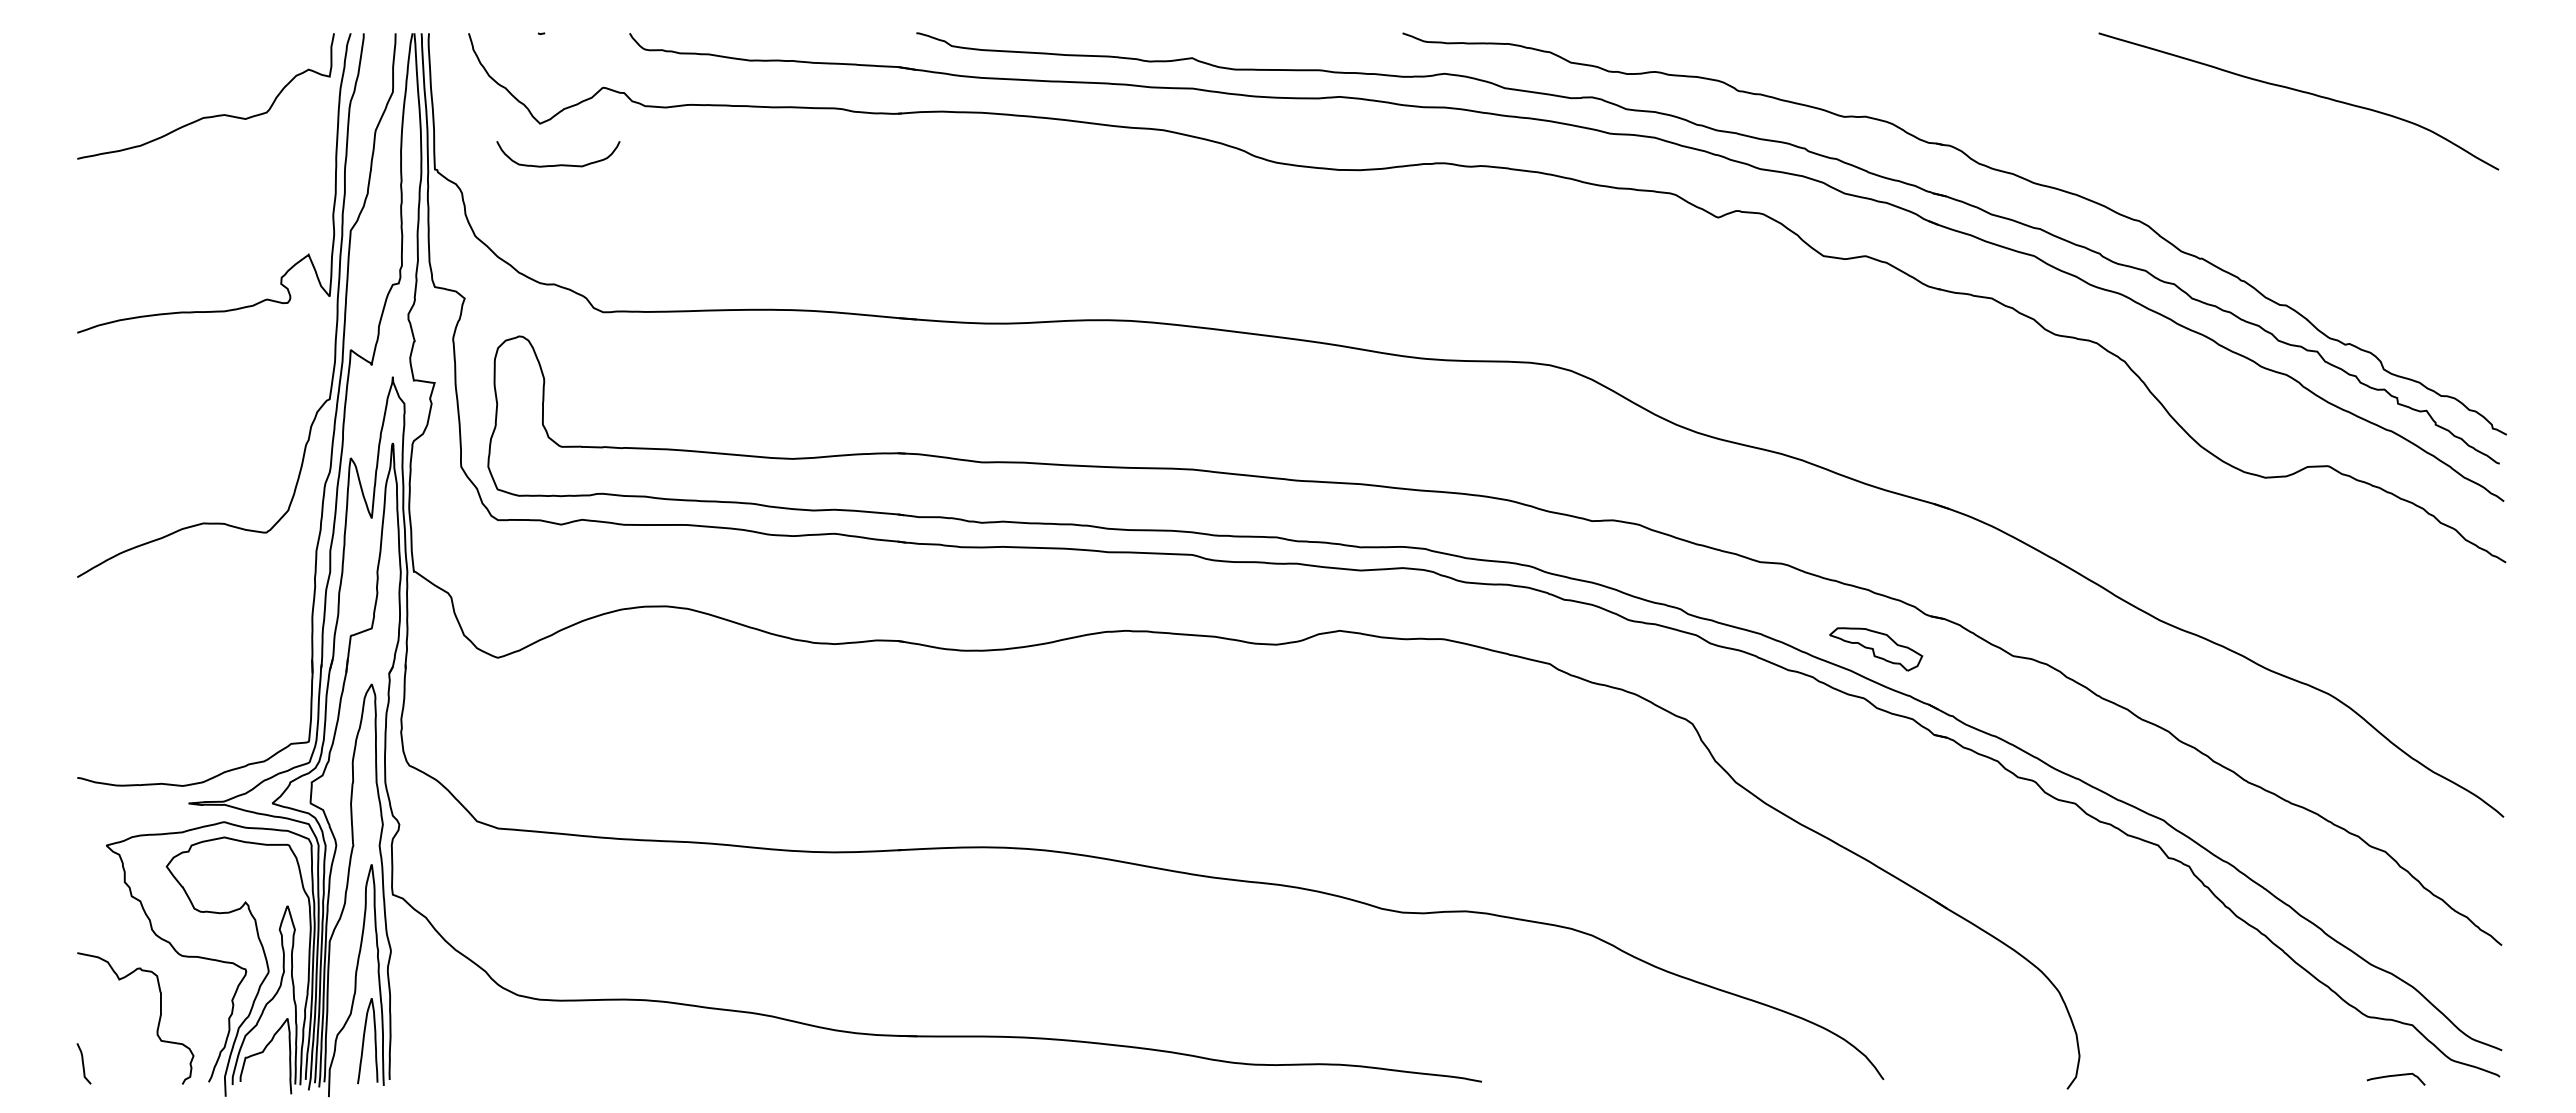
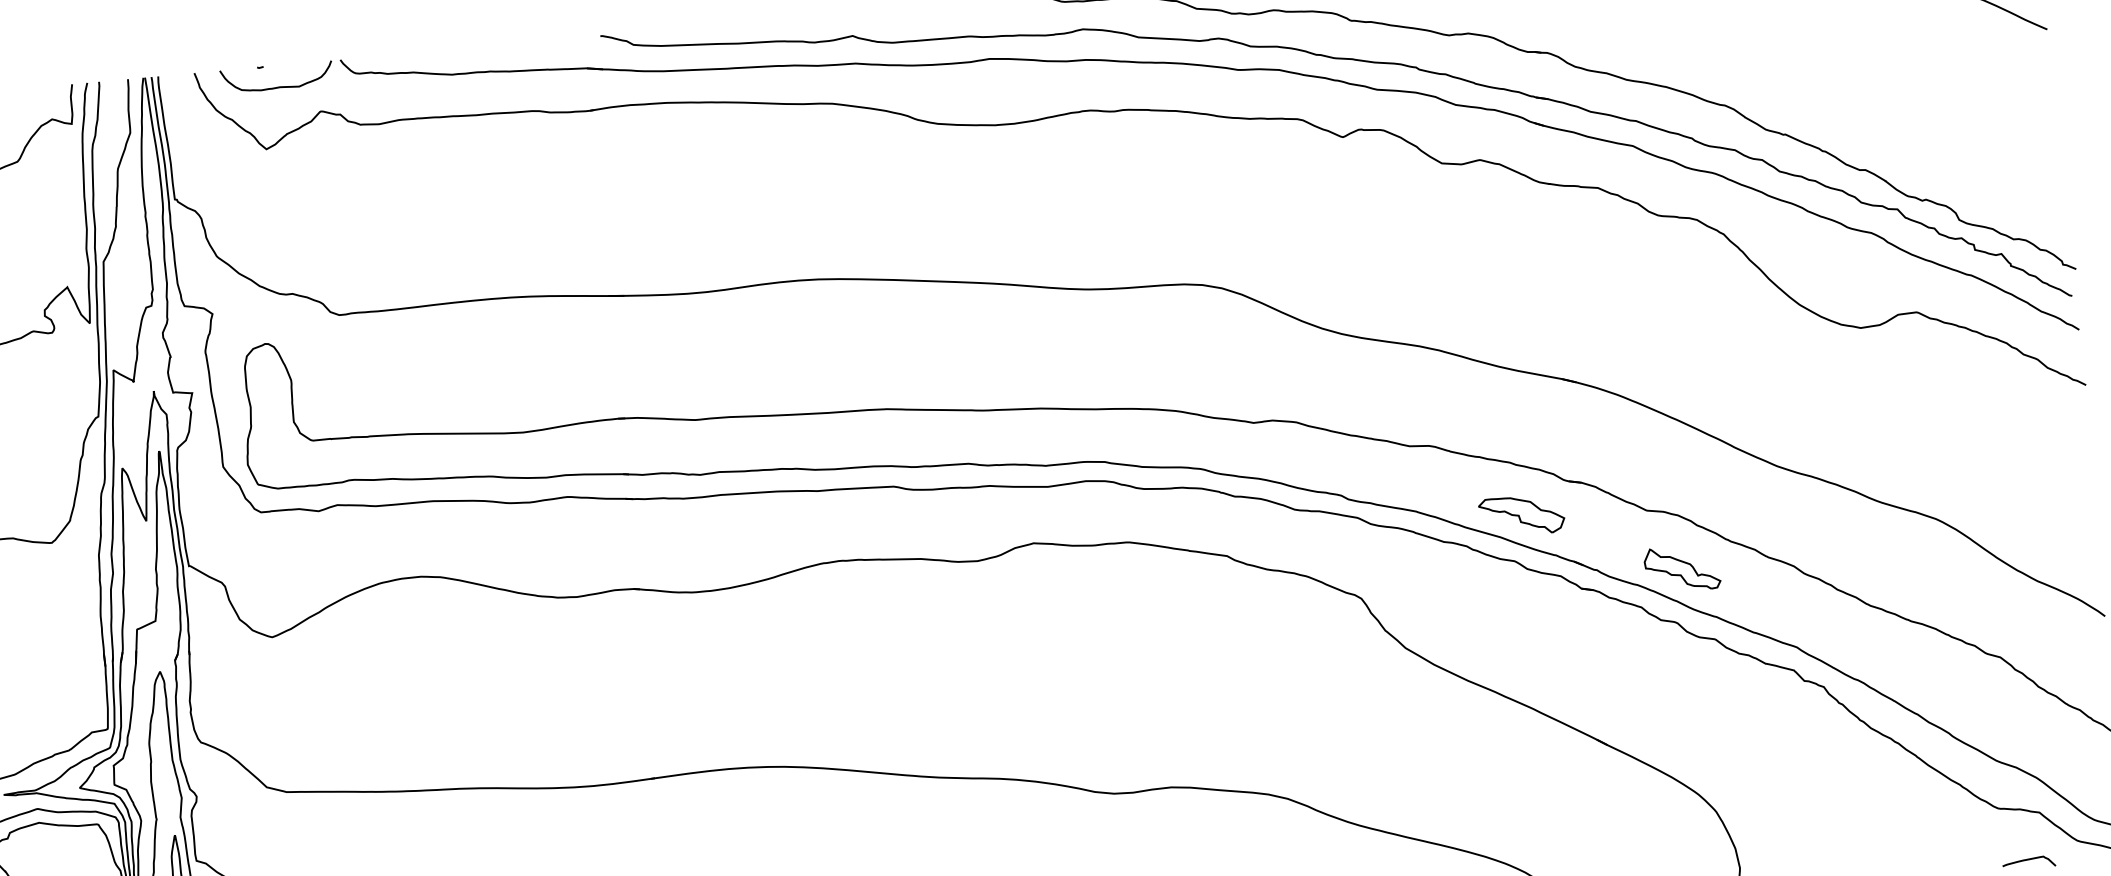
curve: (558, 164) -> (277, 86), moved
part: (2045, 723) -> (1681, 569), added

